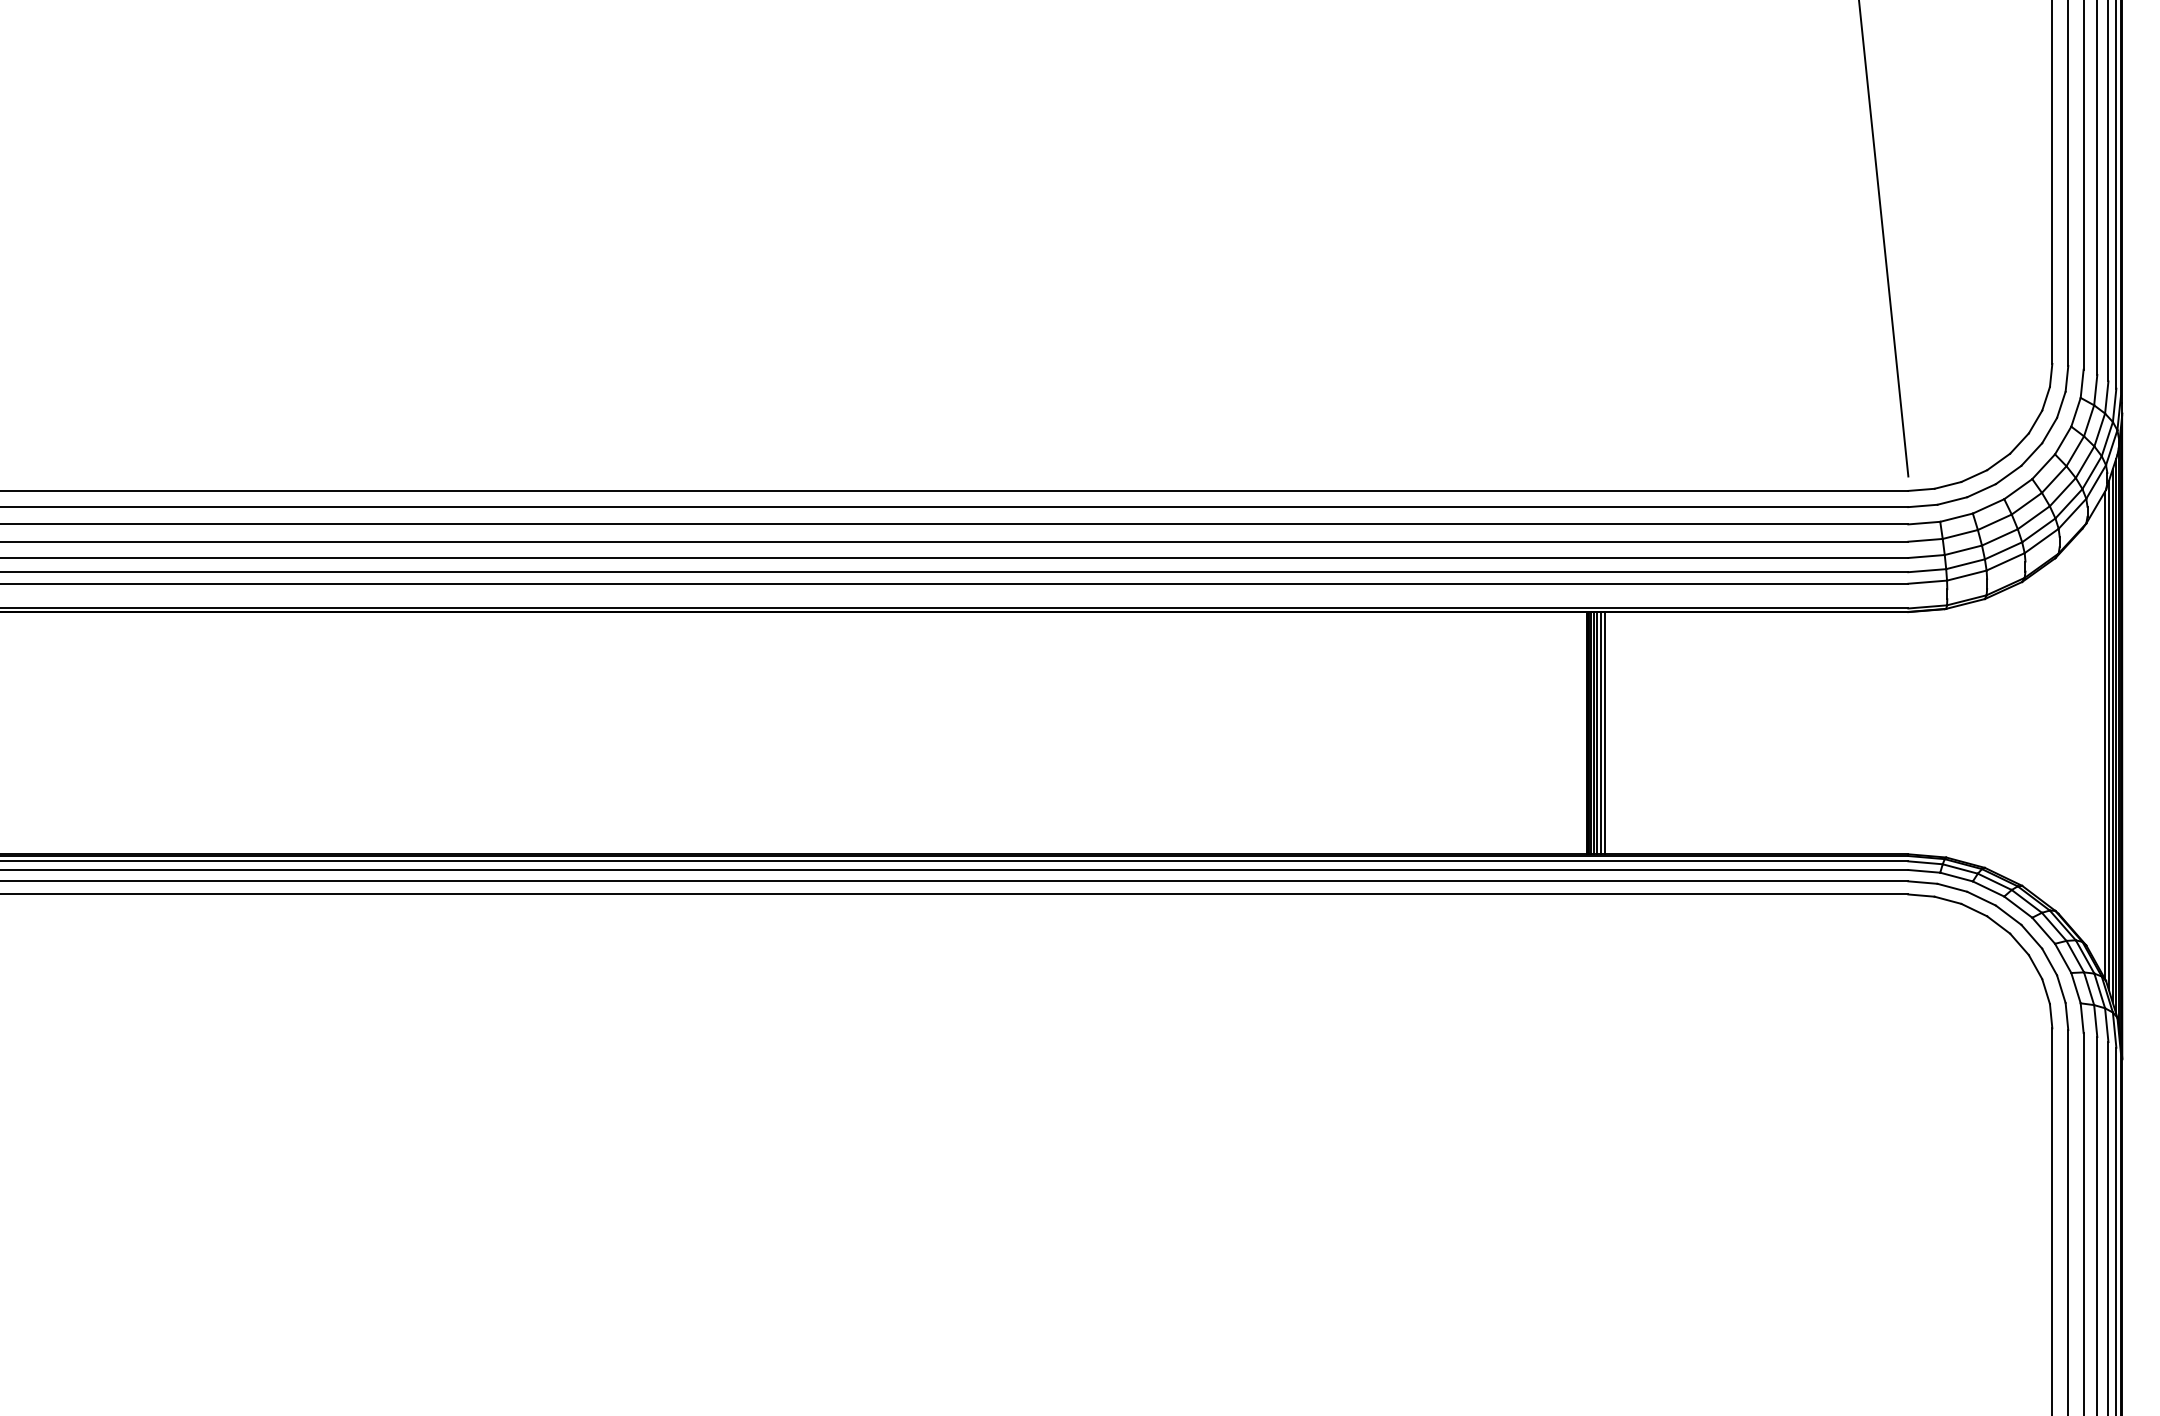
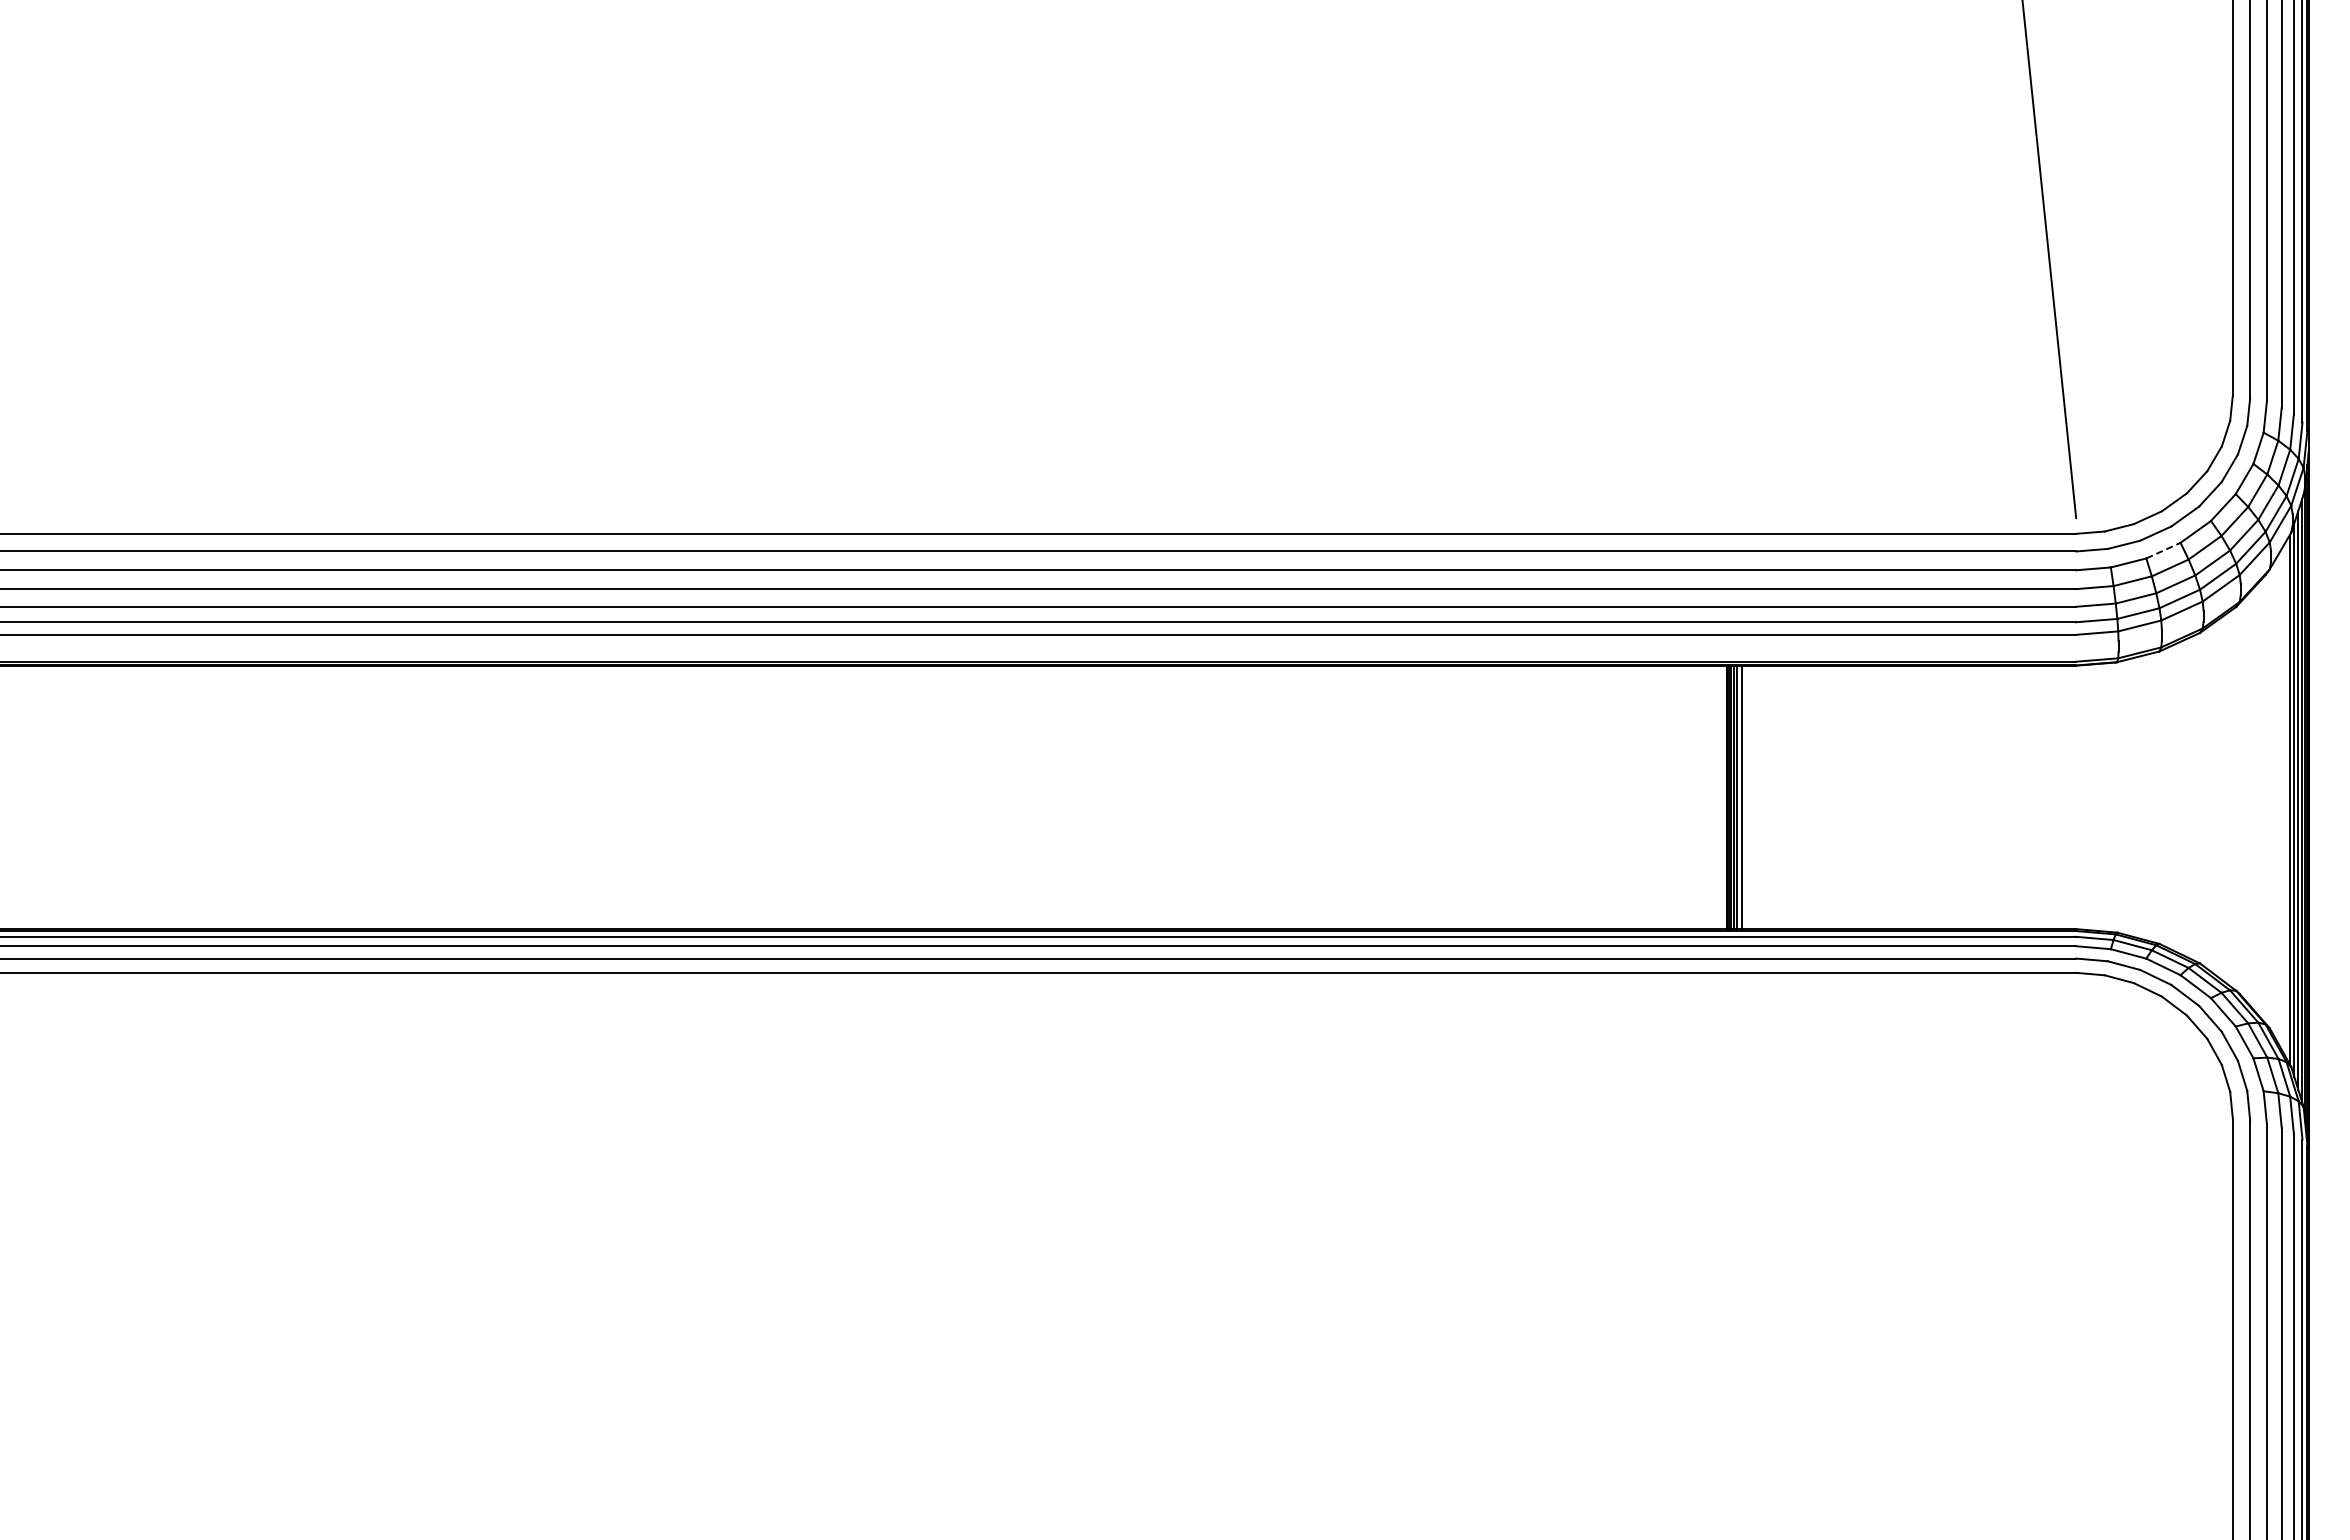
line: (1988, 506) -> (2163, 550), solid -> dashed
line: (1604, 733) -> (1745, 797), removed

